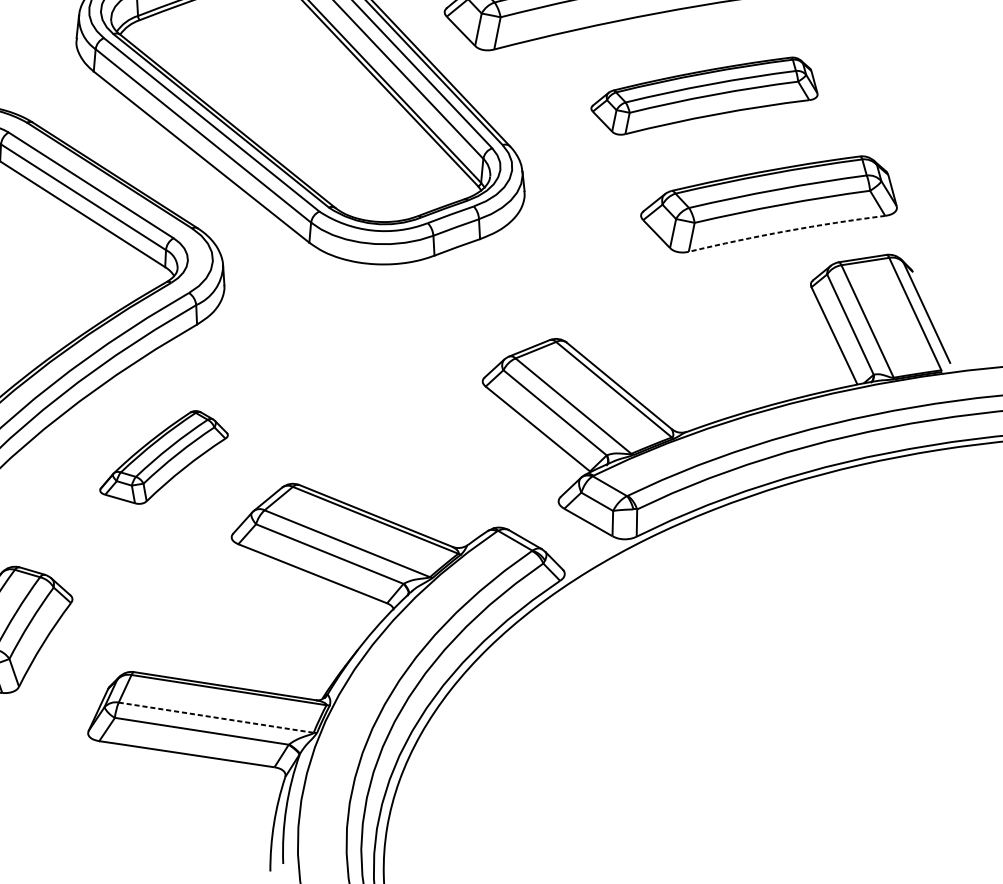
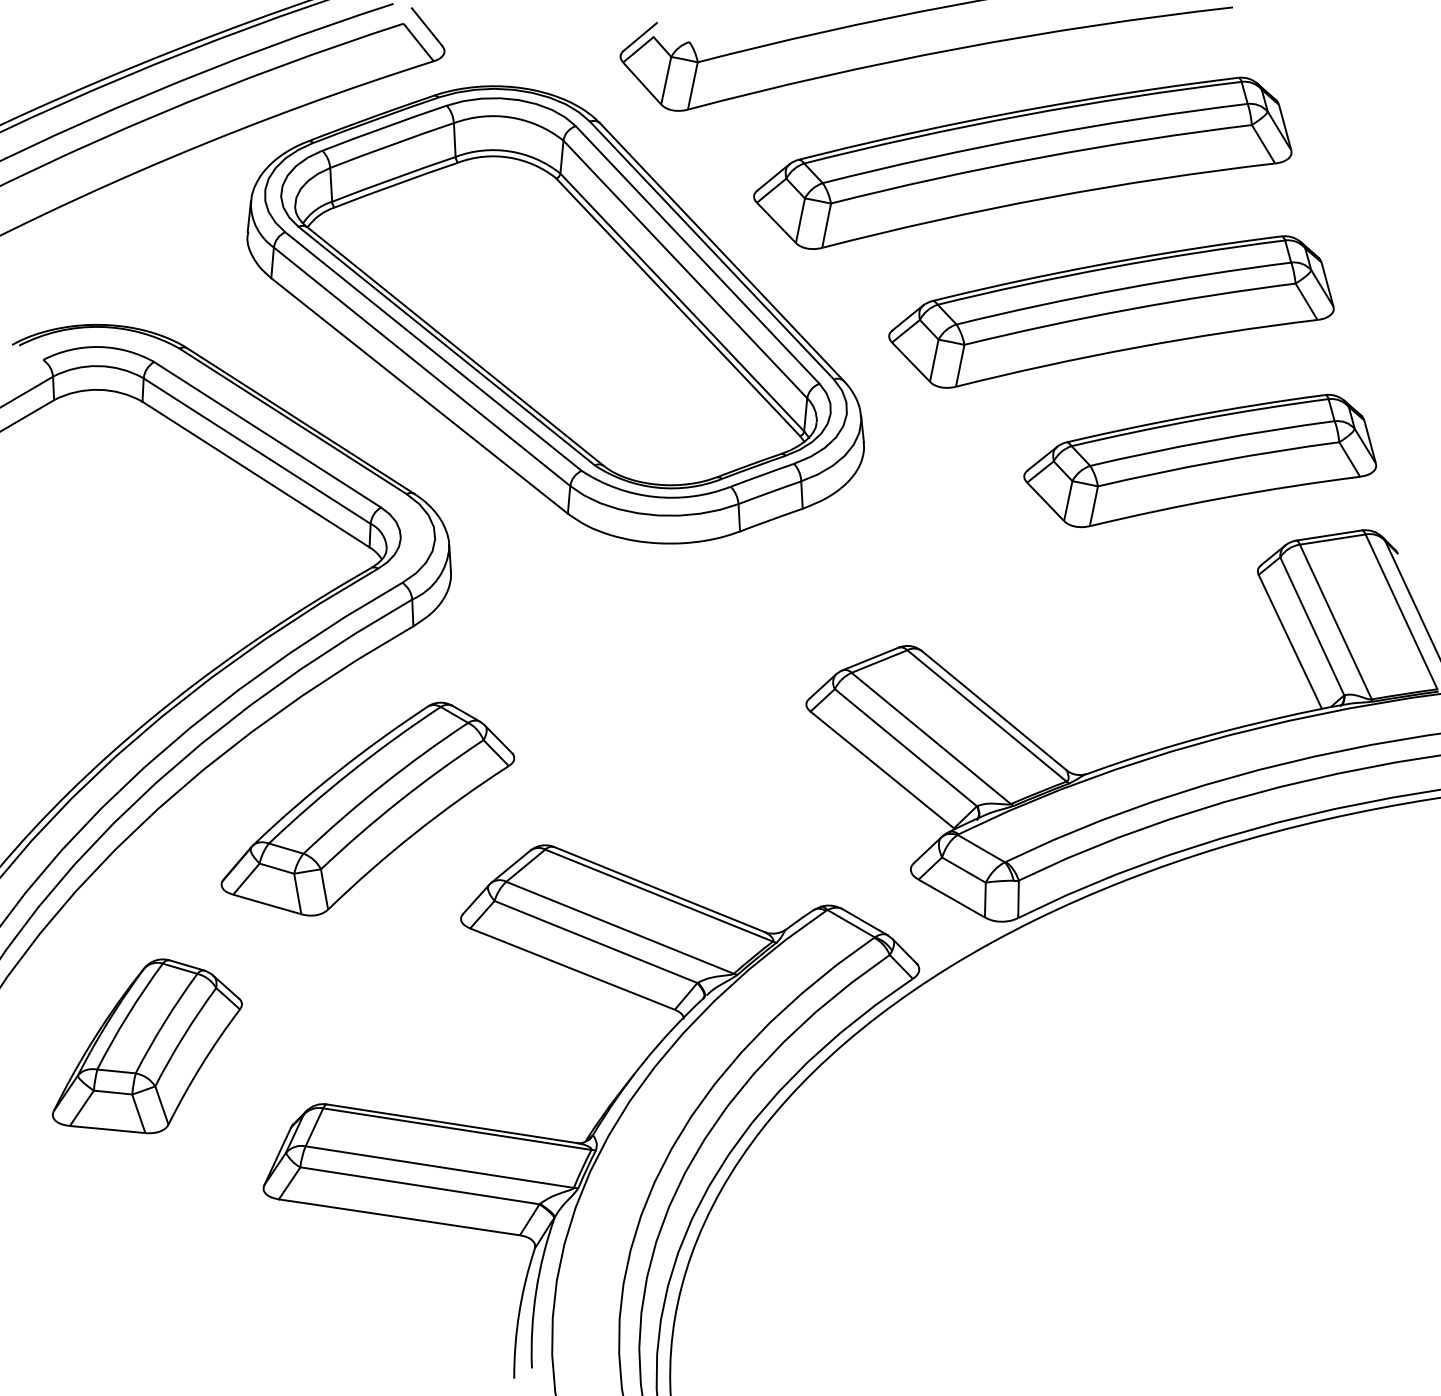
part: (704, 95) -> (1111, 311), size x1.43
arc: (786, 230) -> (1224, 497), dashed -> solid
part: (163, 457) -> (367, 808), size x1.67
line: (216, 717) -> (439, 1167), dashed -> solid

